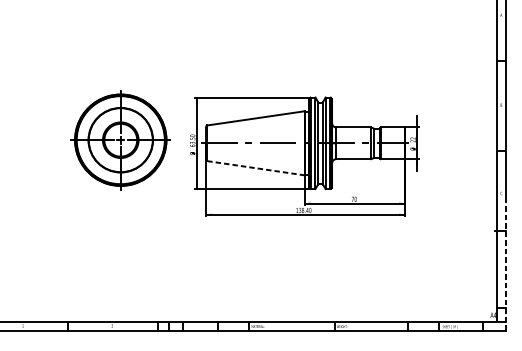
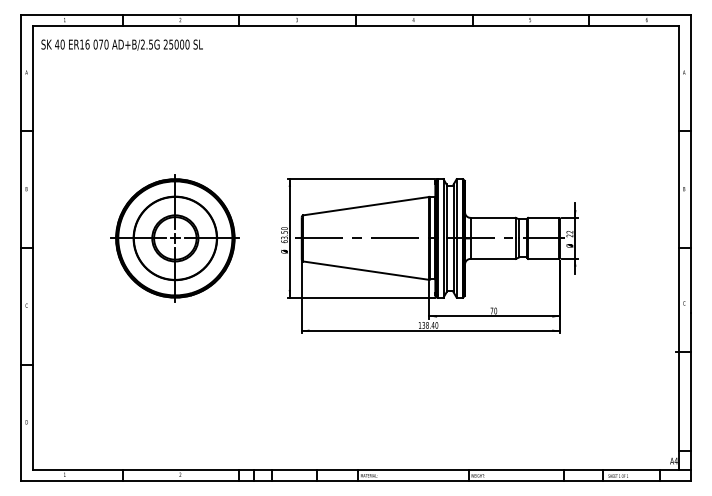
part: (120, 140) -> (174, 238), moved
line: (256, 168) -> (366, 270), dashed -> solid
line: (506, 265) -> (690, 396), dashed -> solid

